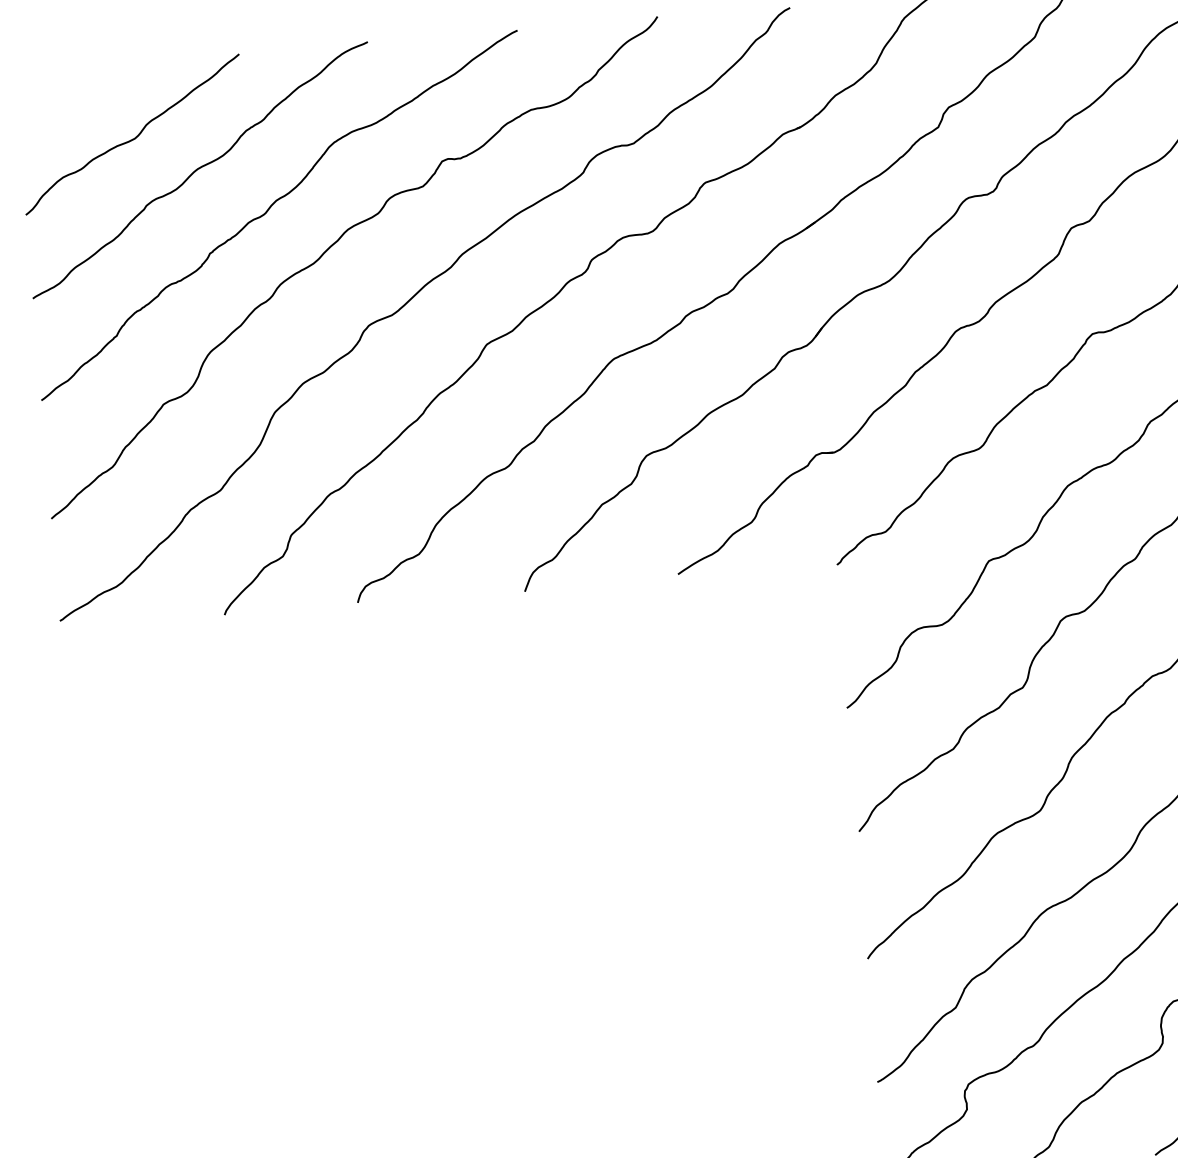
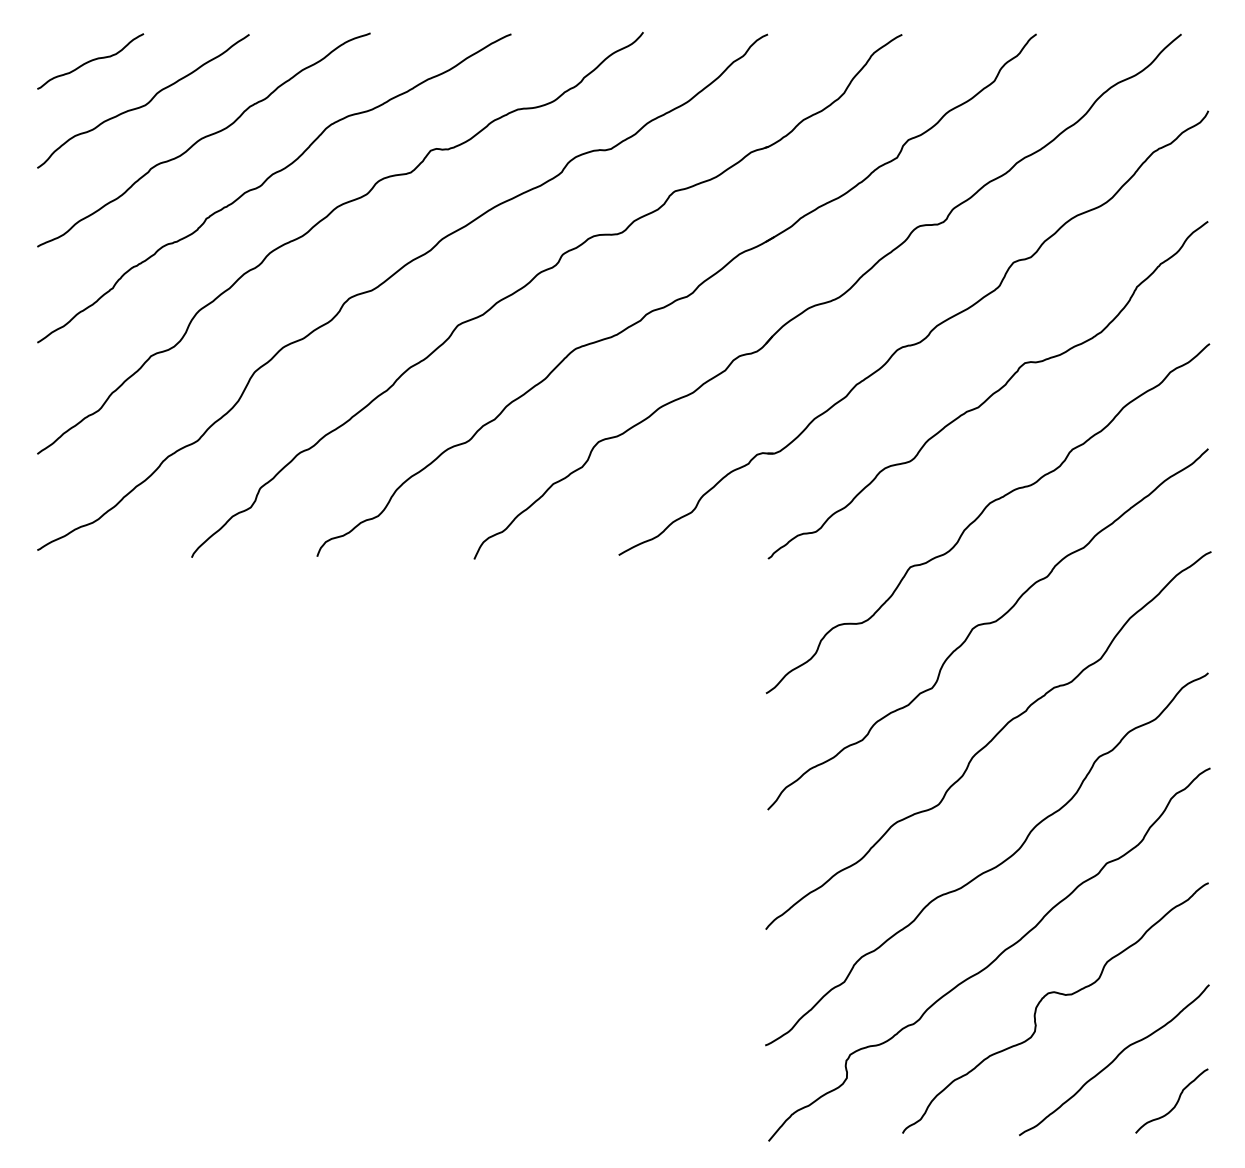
curve: (72, 96) -> (90, 61), added

